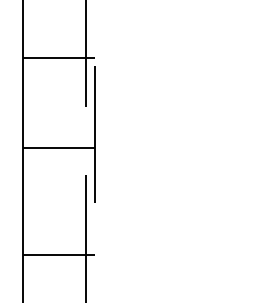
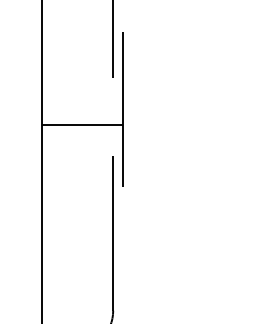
line: (58, 57) -> (82, 22), removed
line: (58, 255) -> (82, 246), removed

